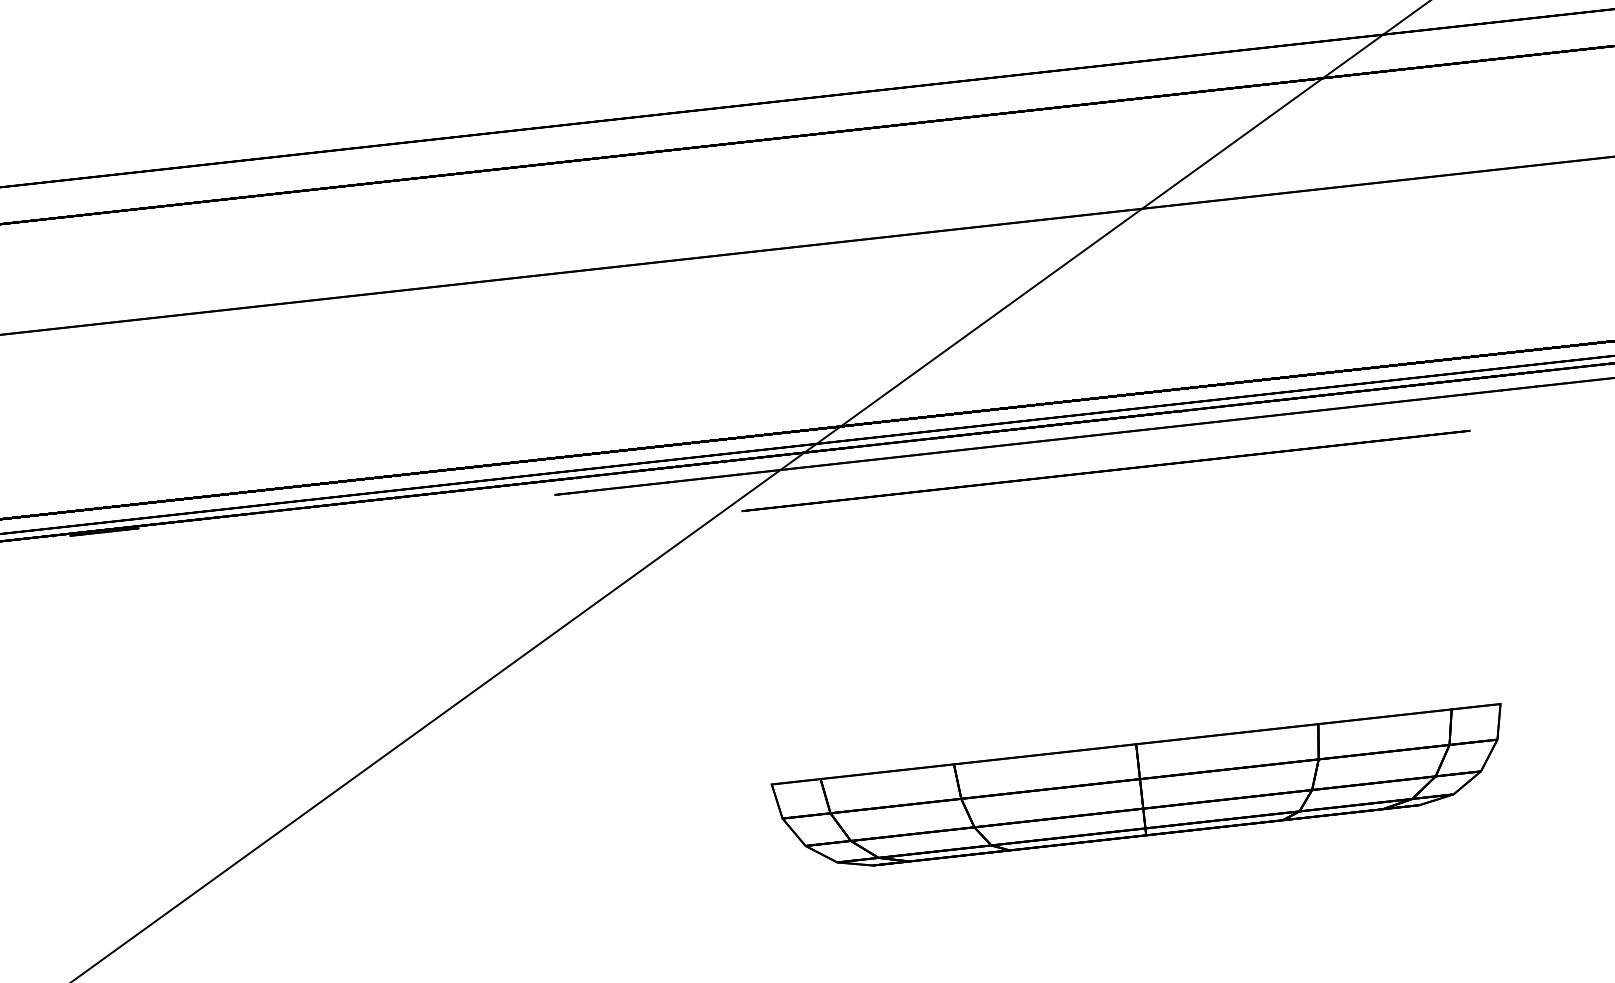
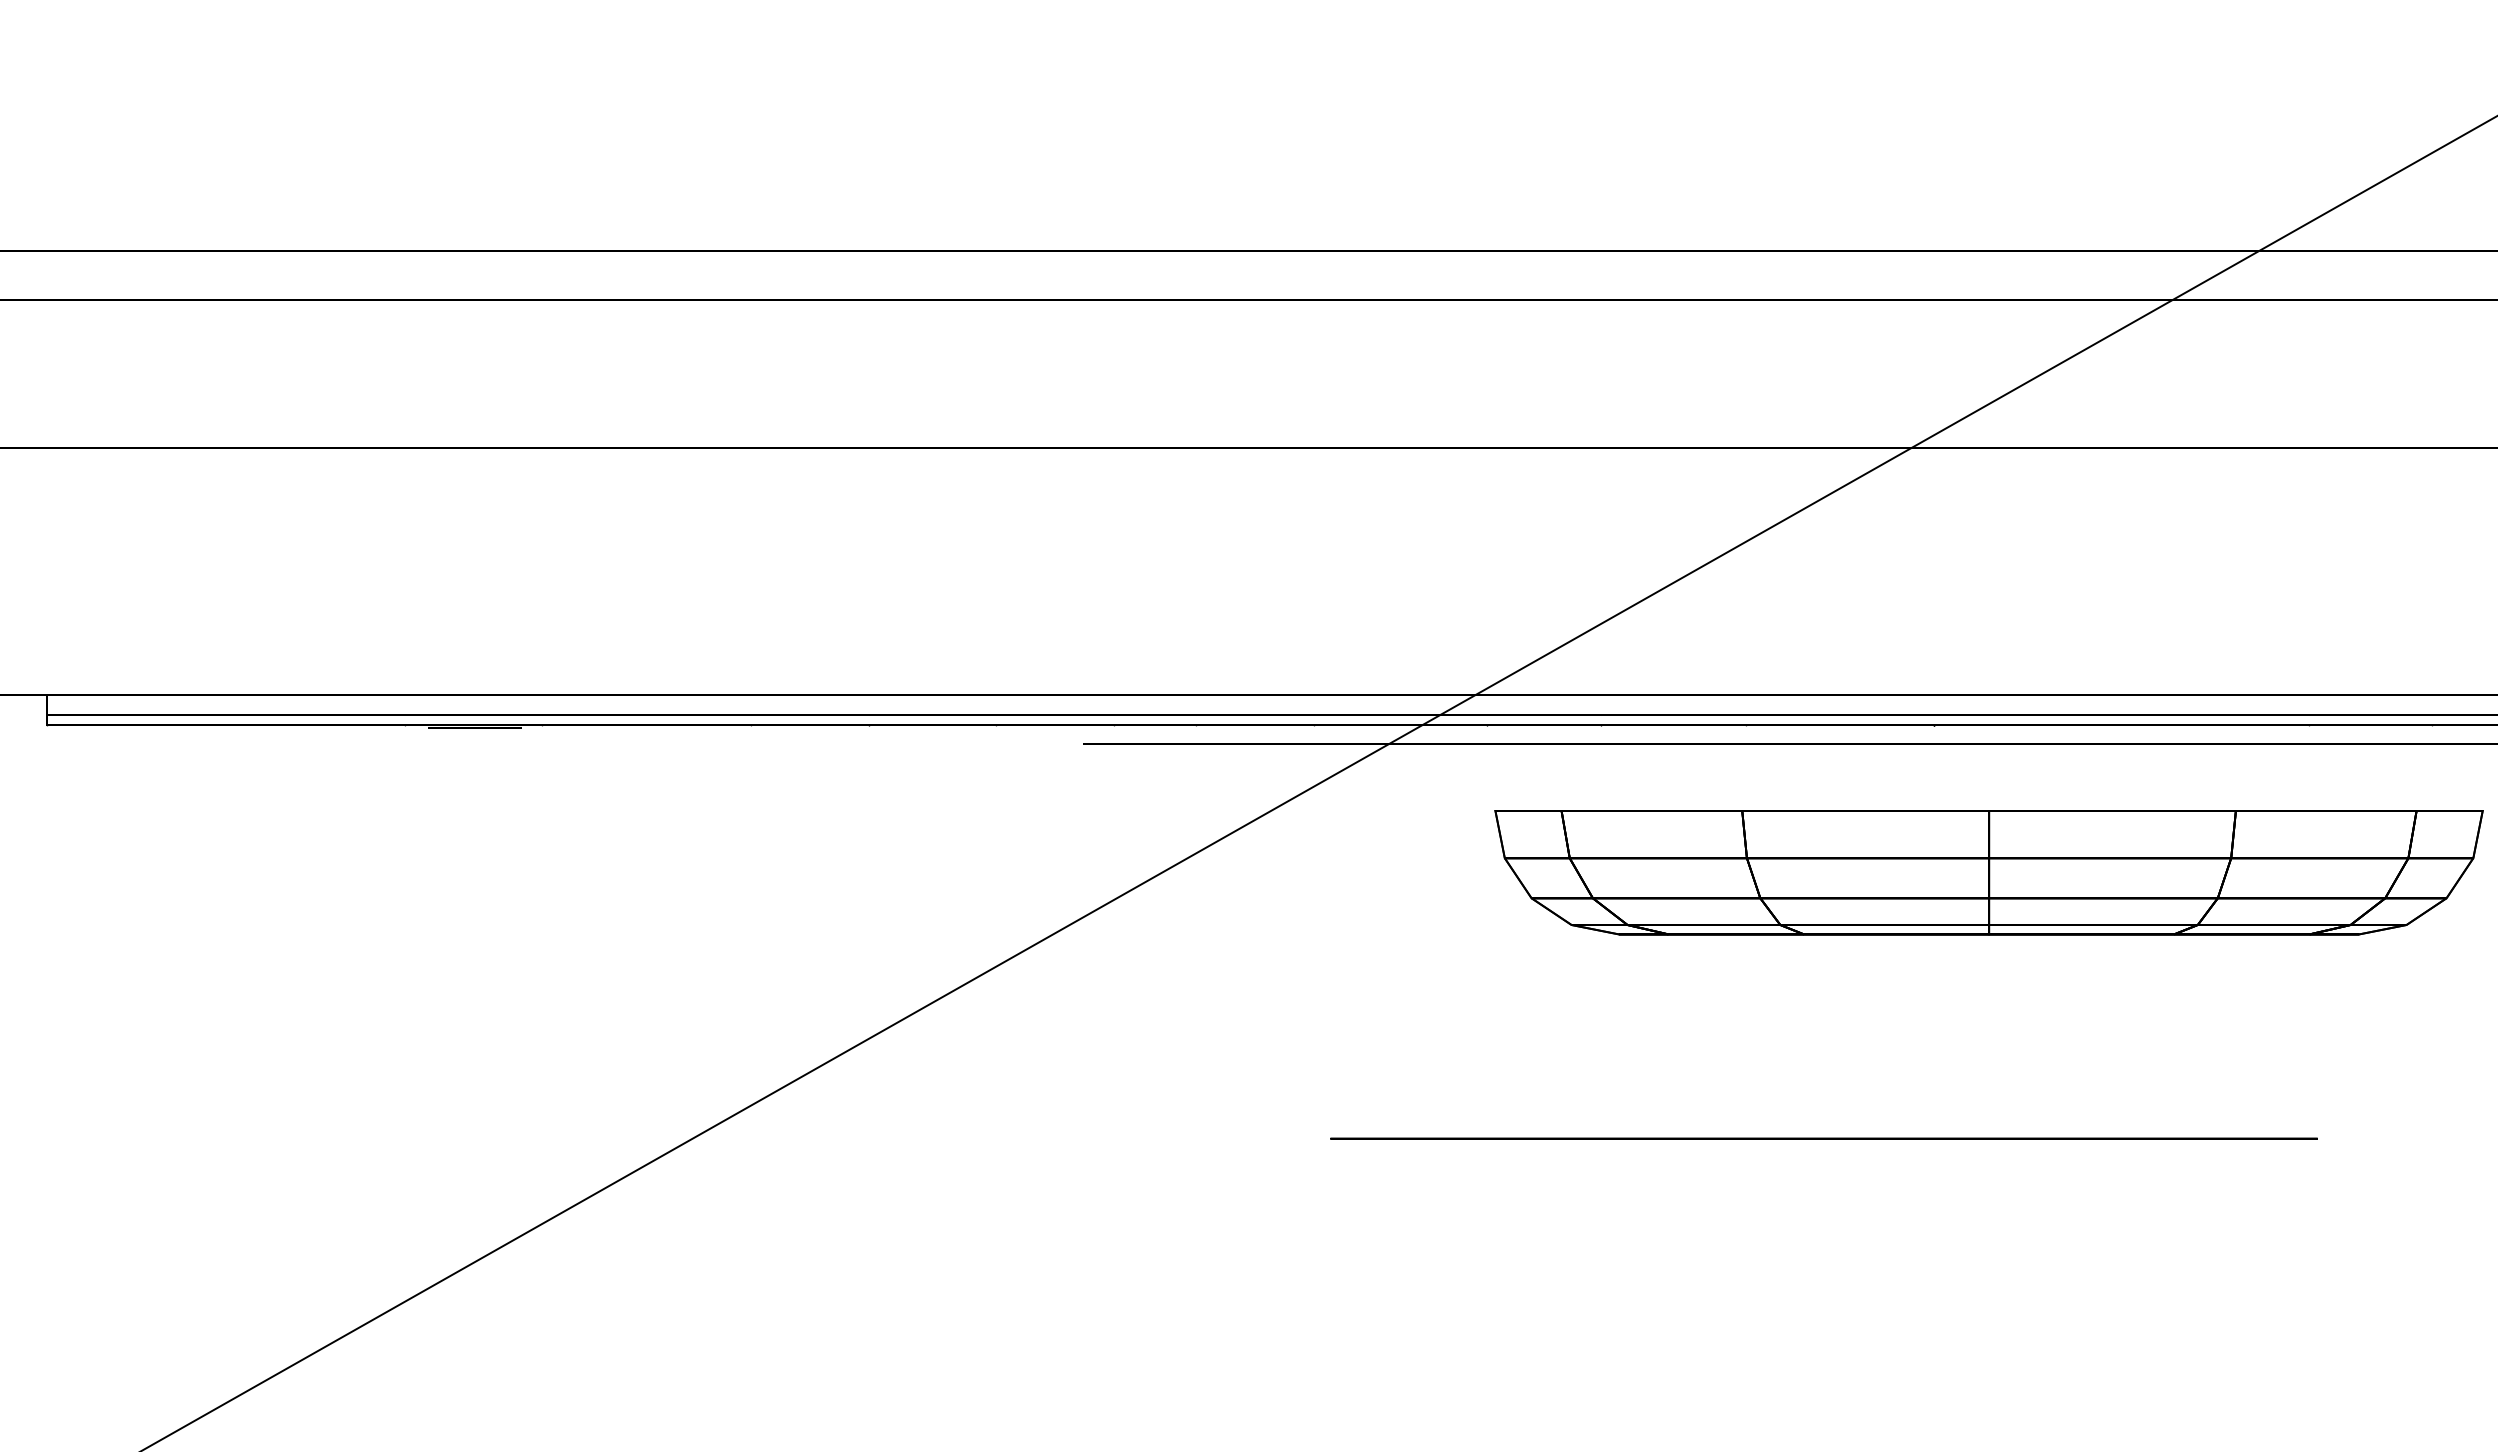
circle: (1105, 470) -> (1823, 1138), moved
part: (1140, 789) -> (1988, 872), moved

